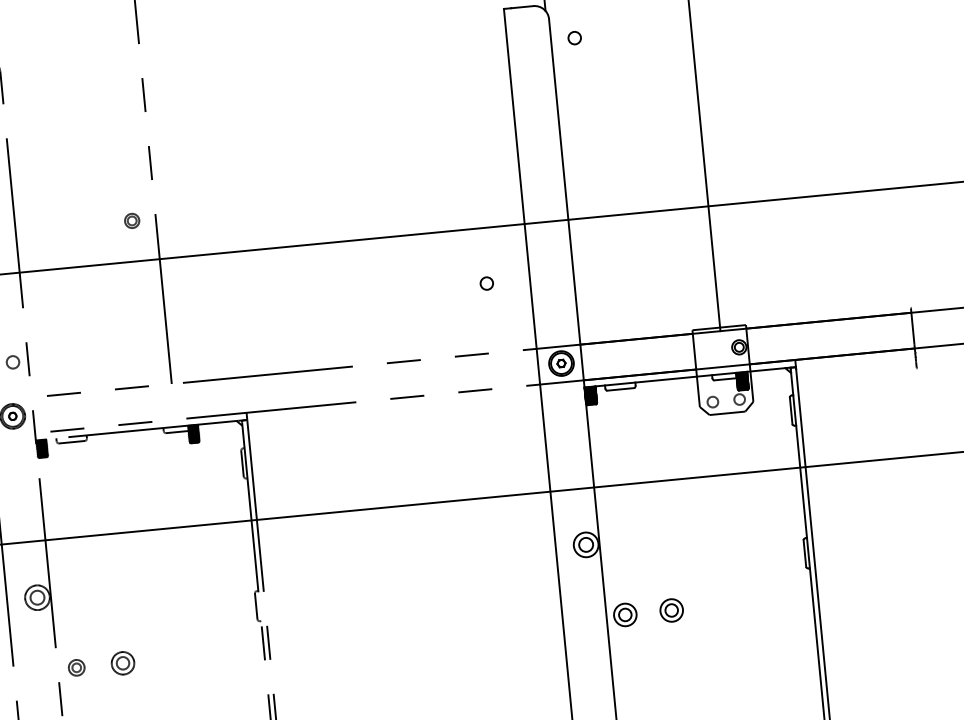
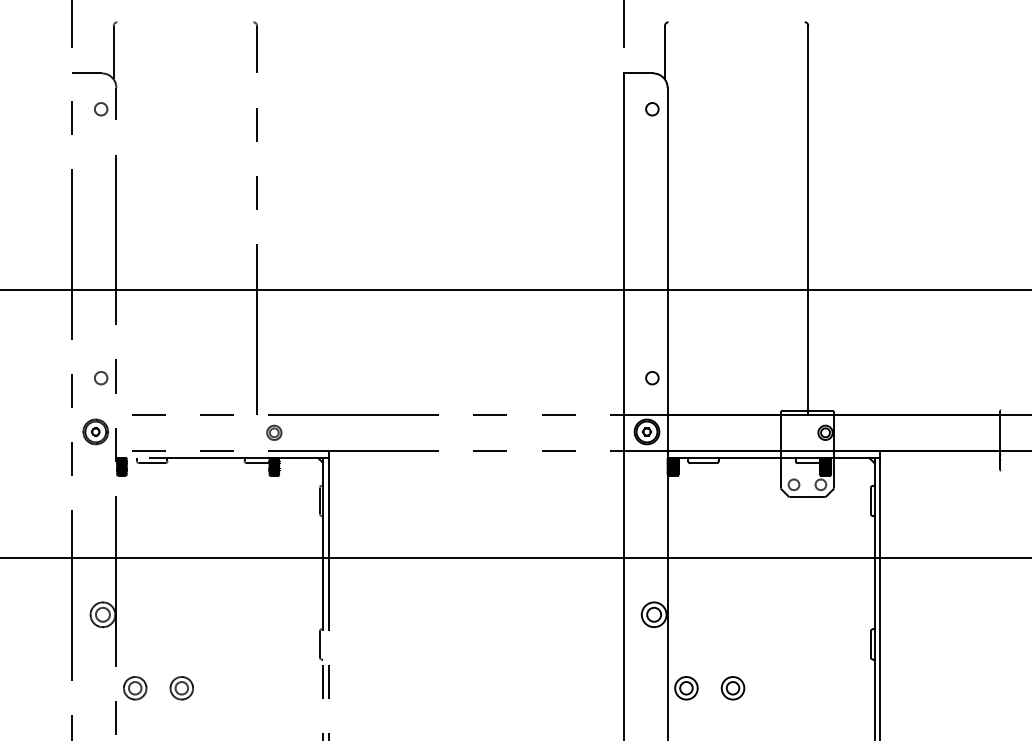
circle: (574, 38) -> (652, 109), moved
part: (132, 220) -> (274, 432), moved
circle: (487, 283) -> (652, 378), moved
part: (76, 667) -> (135, 688), size x1.43

